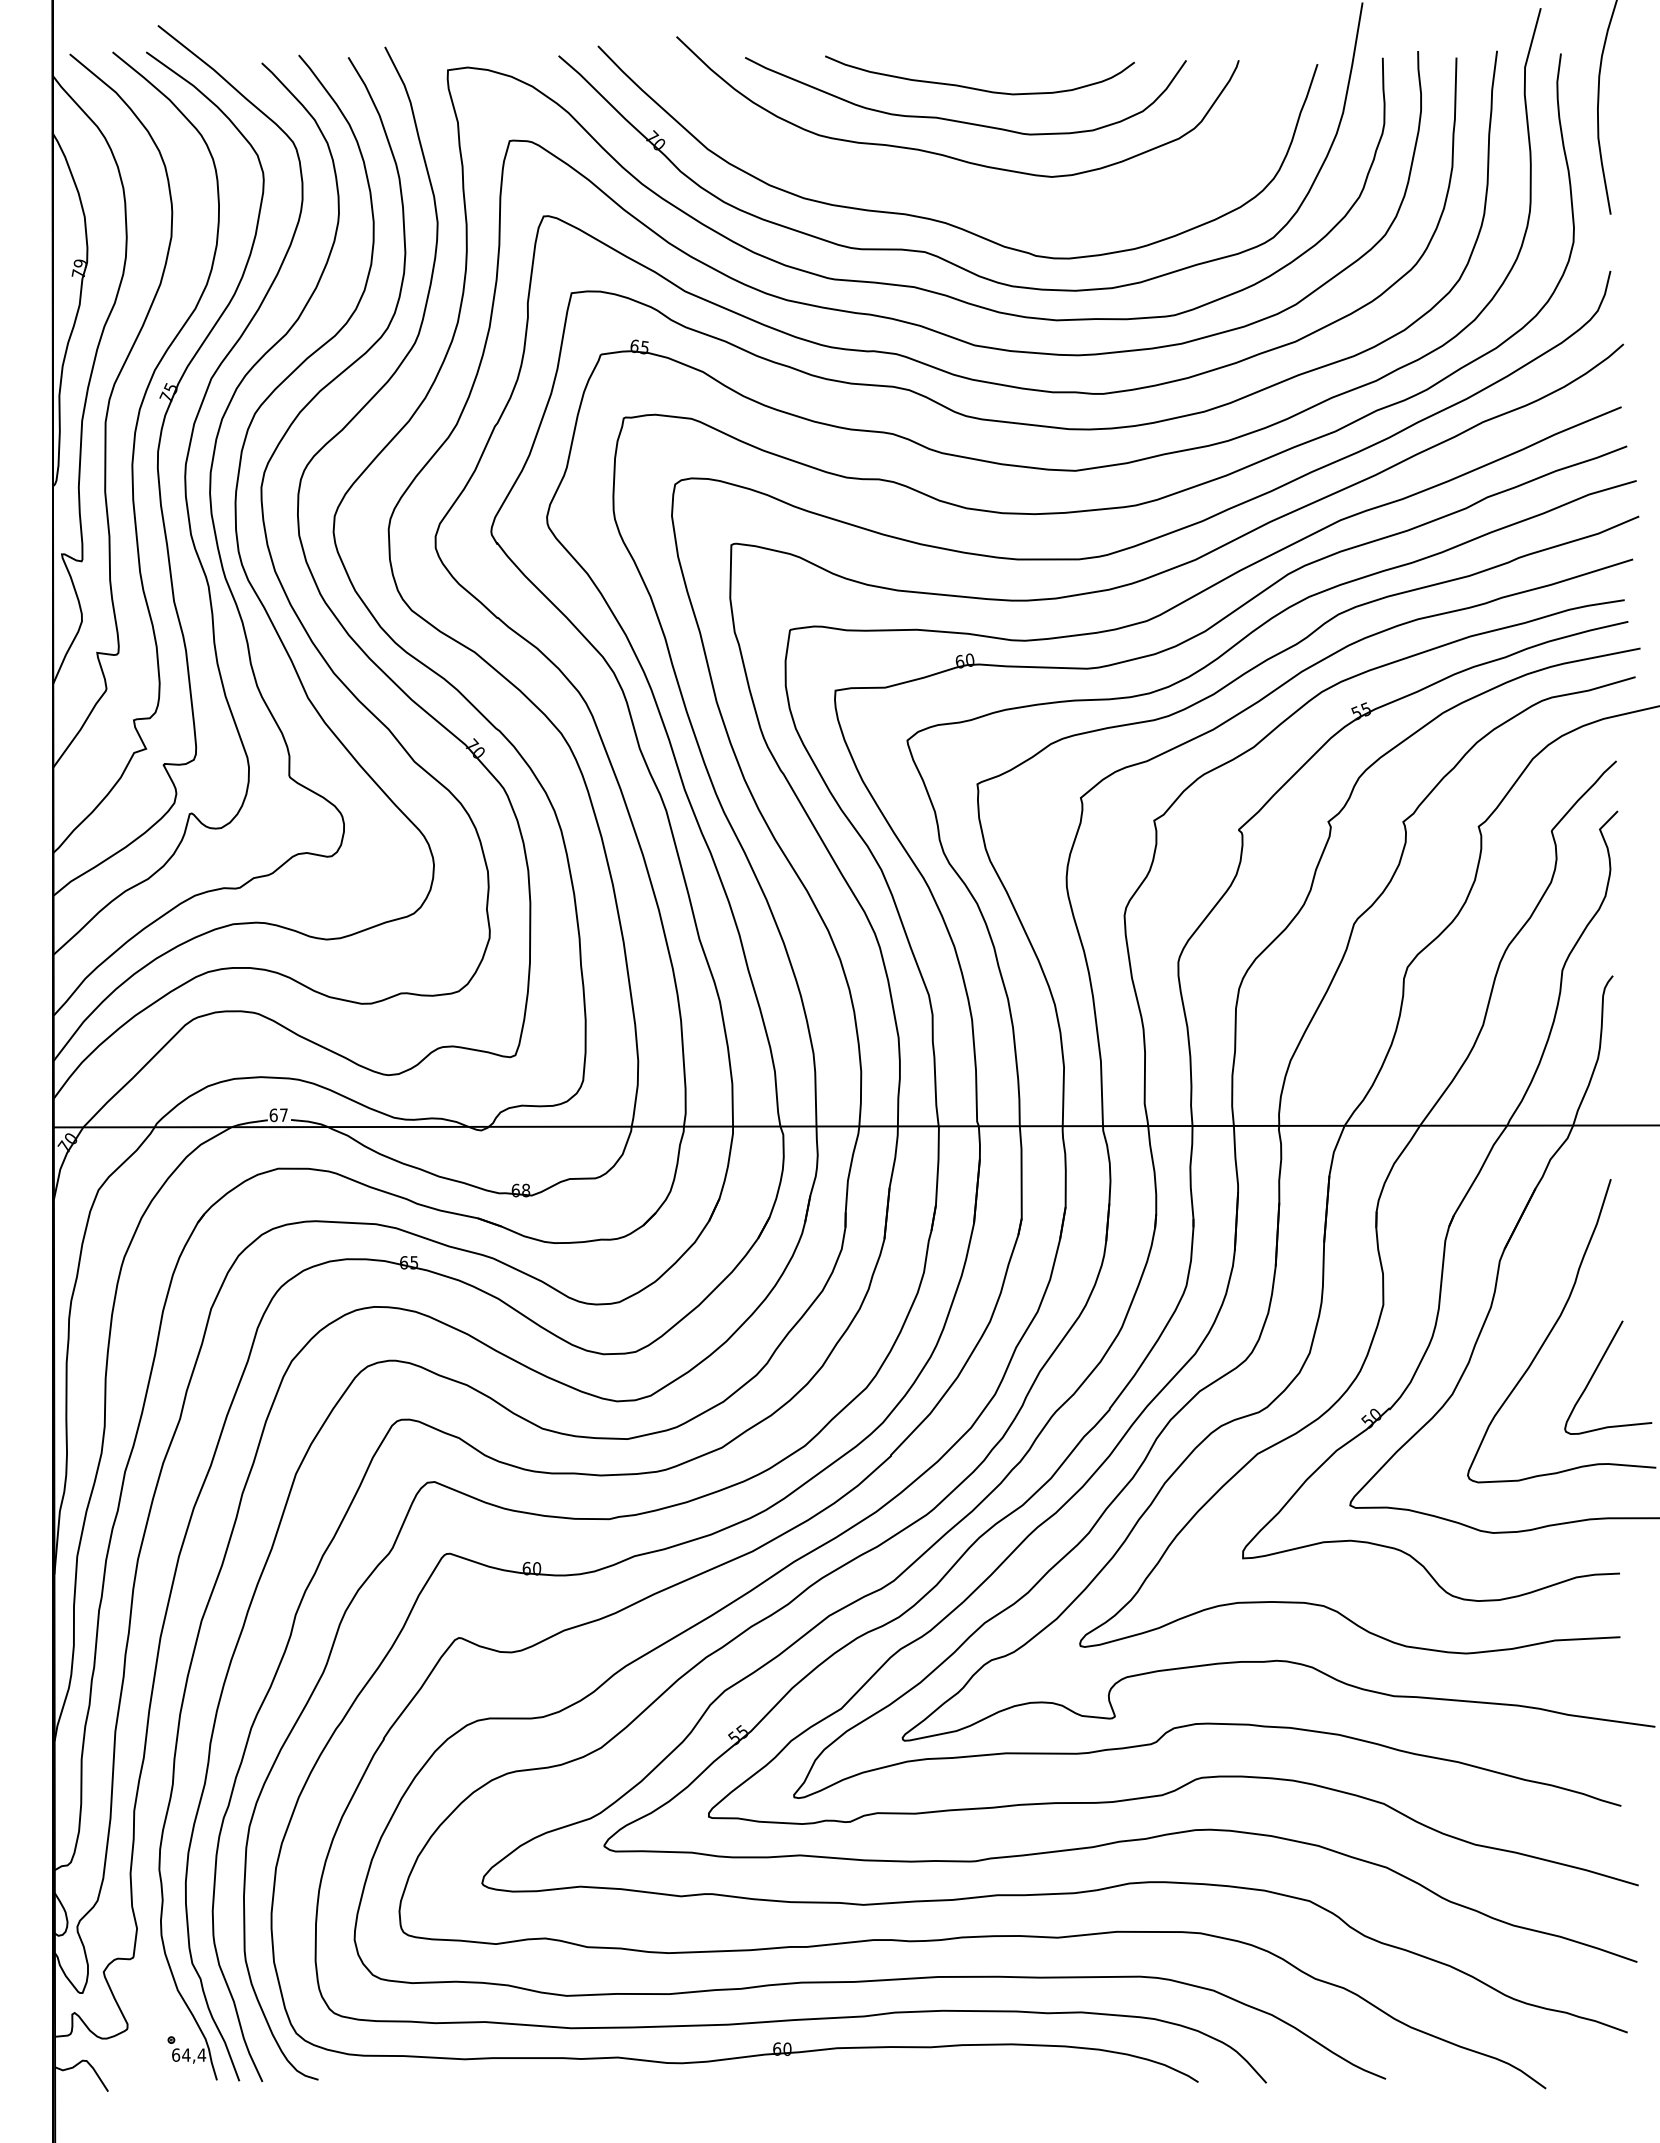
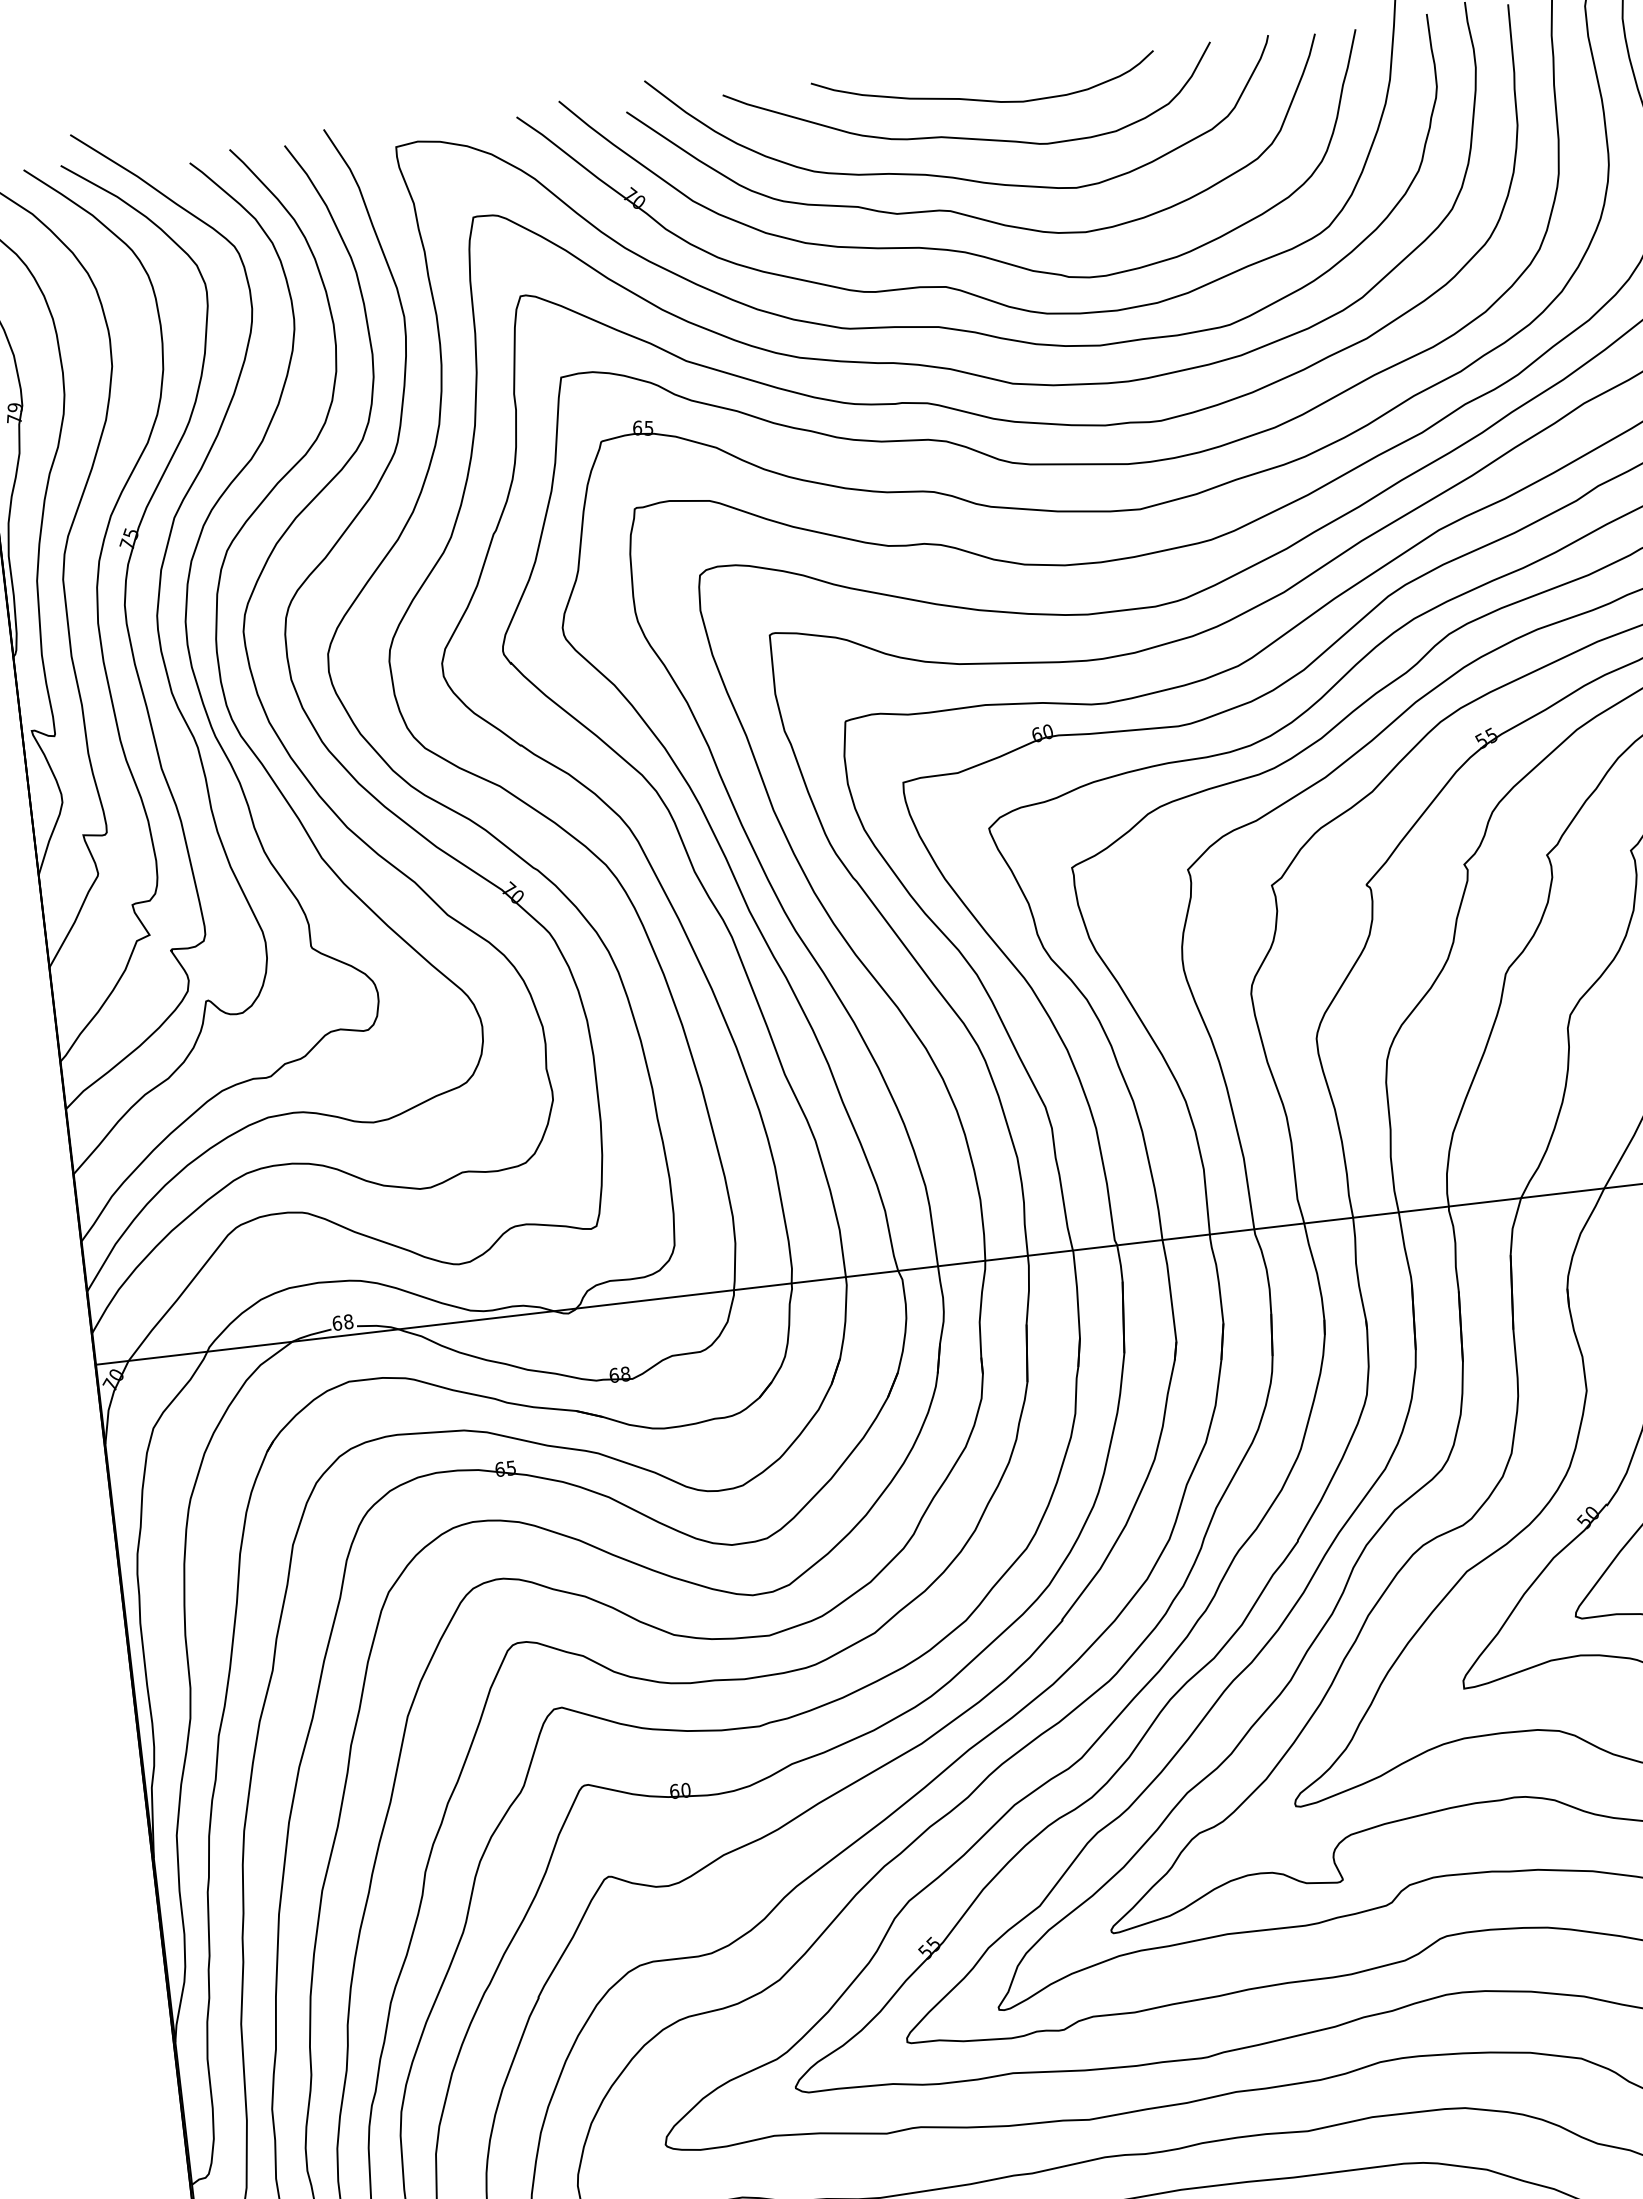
curve: (952, 189) -> (968, 214), added
text: (284, 1114) -> (349, 1321), 67 -> 68

